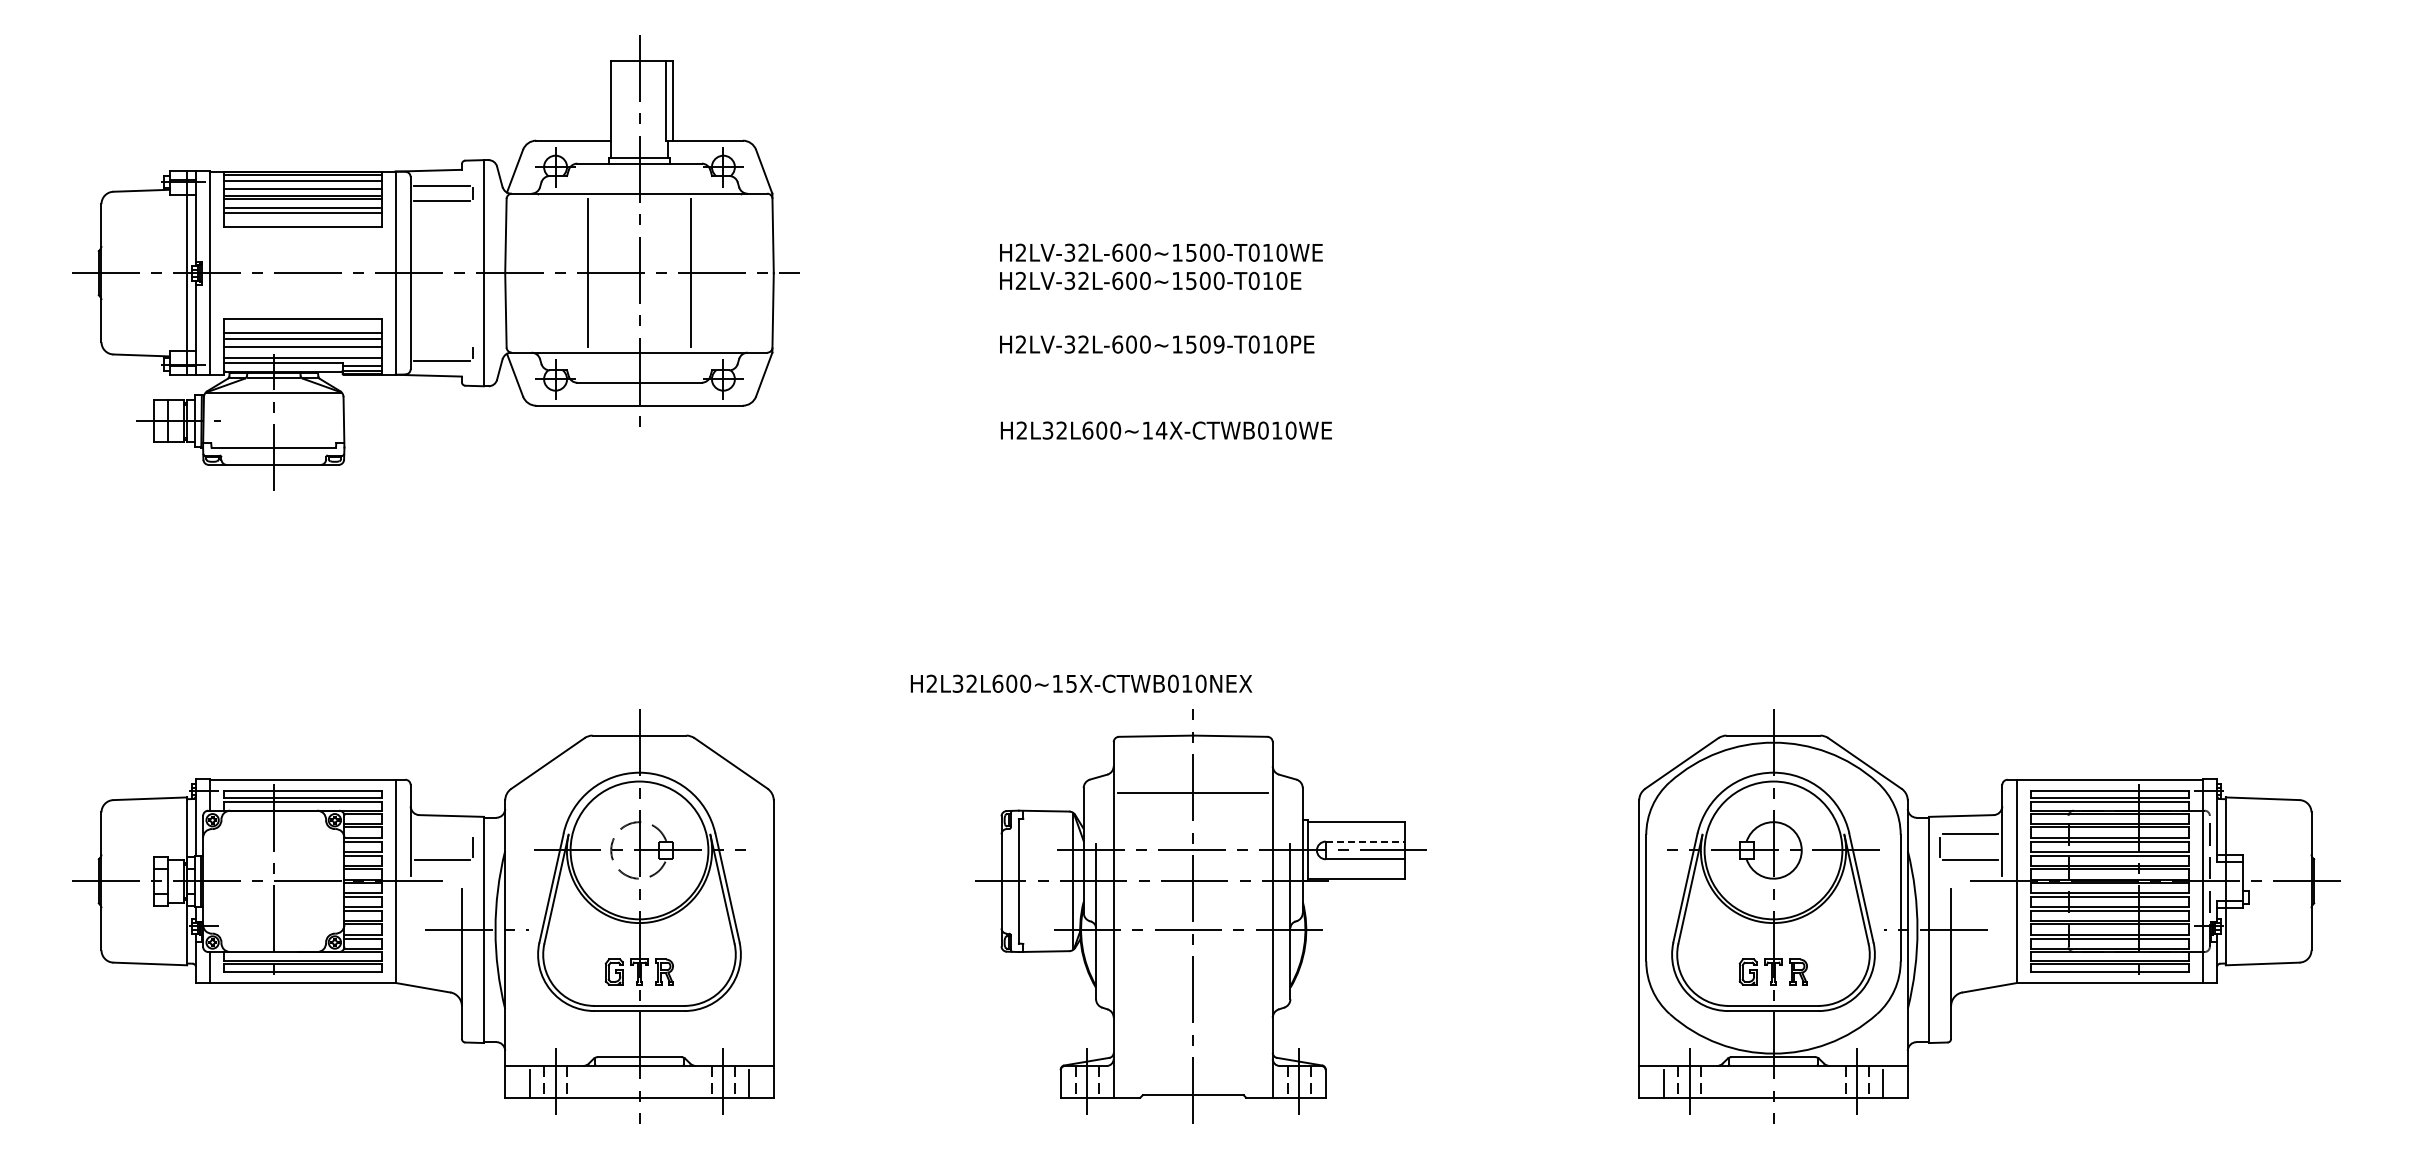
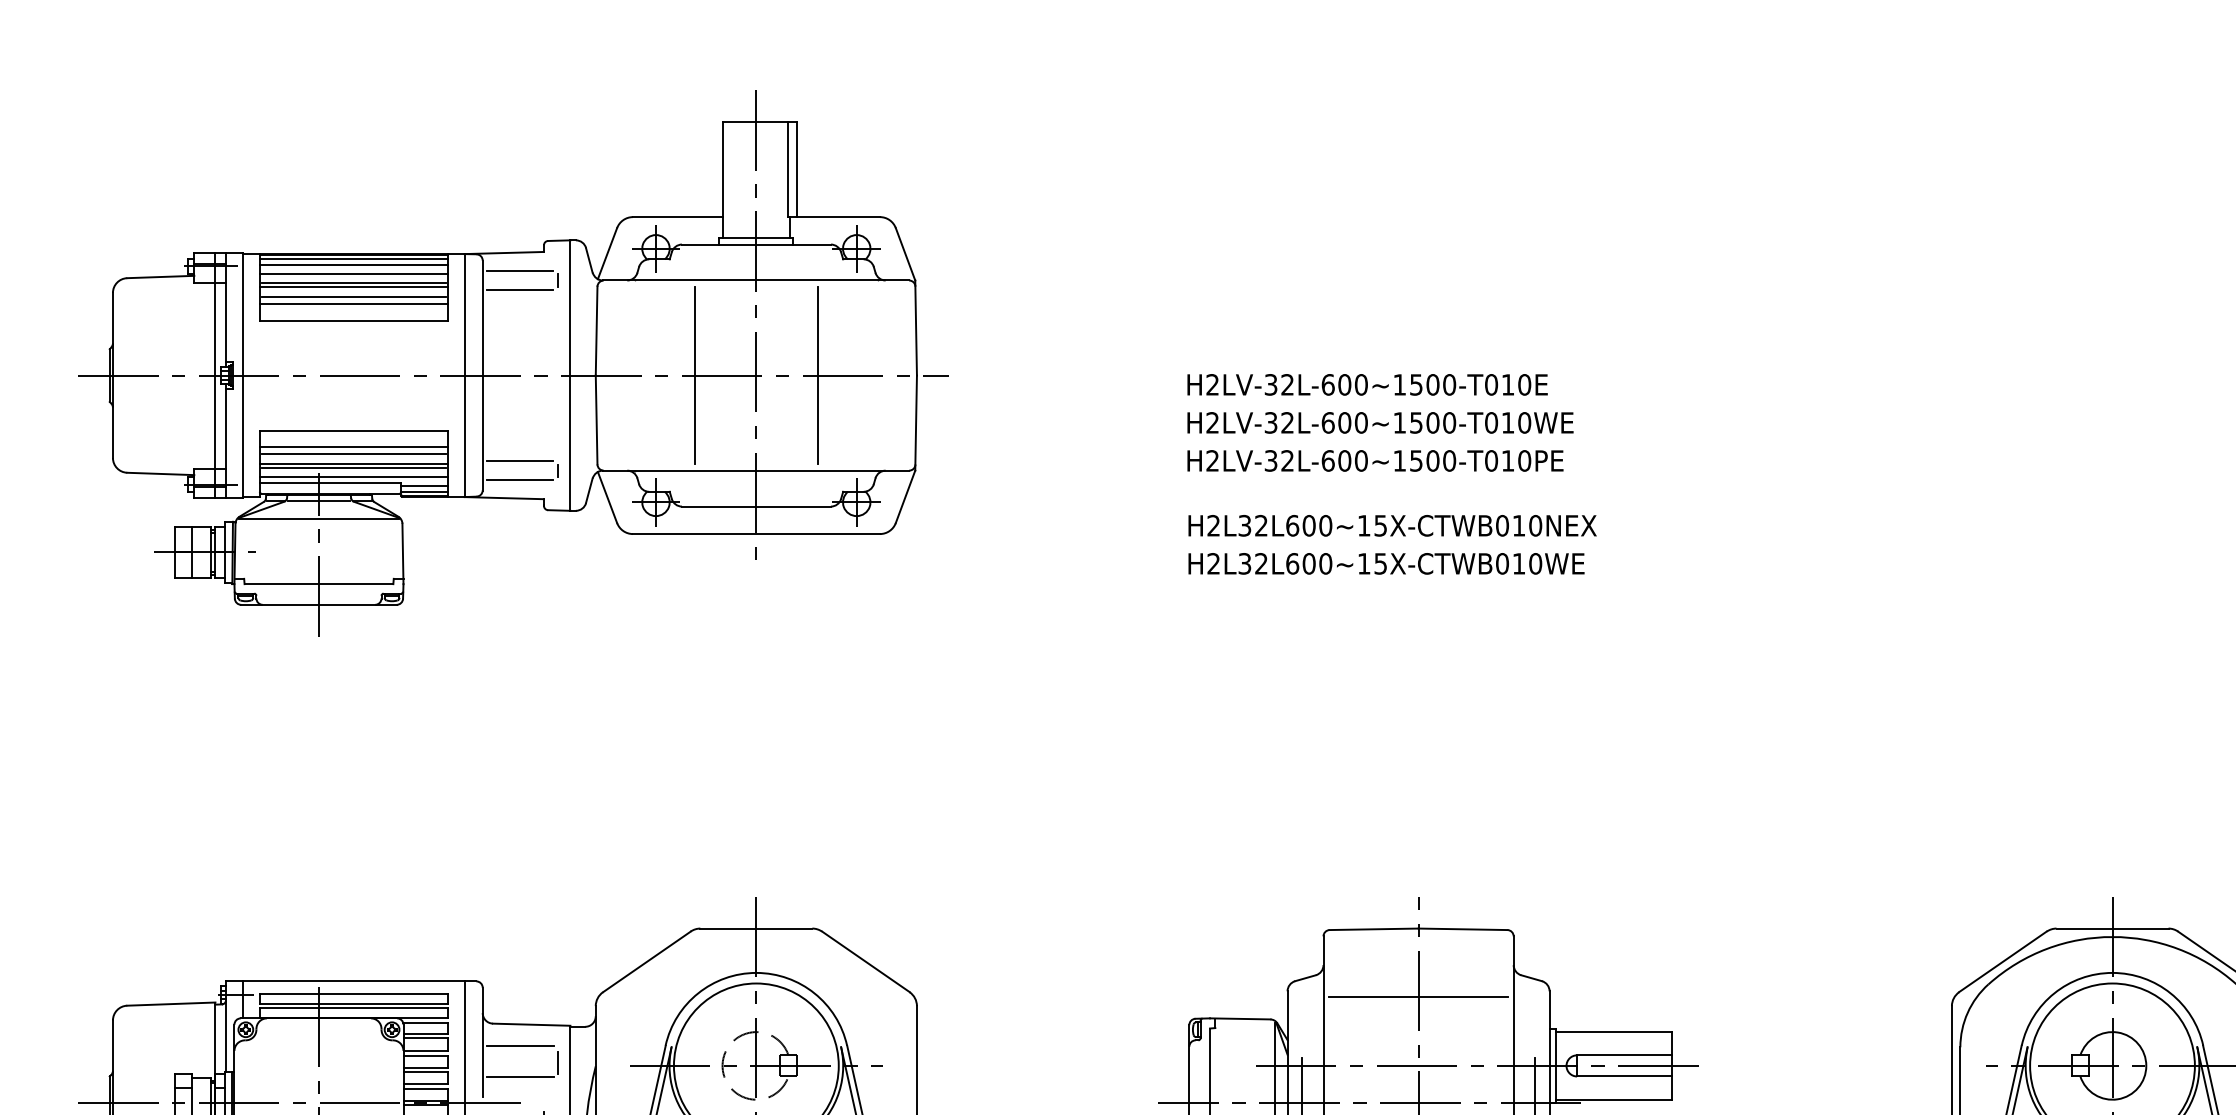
text: (1161, 252) -> (1380, 422), moved
line: (441, 344) -> (519, 460), added
text: (1218, 344) -> (1448, 460), H2LV-32L-600~1509-T010PE -> H2LV-32L-600~1500-T010PE
line: (302, 350) -> (353, 468), added
text: (1161, 430) -> (1380, 563), H2L32L600~14X-CTWB010WE -> H2L32L600~15X-CTWB010WE
text: (1081, 683) -> (1392, 525), moved
line: (442, 833) -> (520, 1045), added
line: (1365, 841) -> (1624, 1055), dashed -> solid

